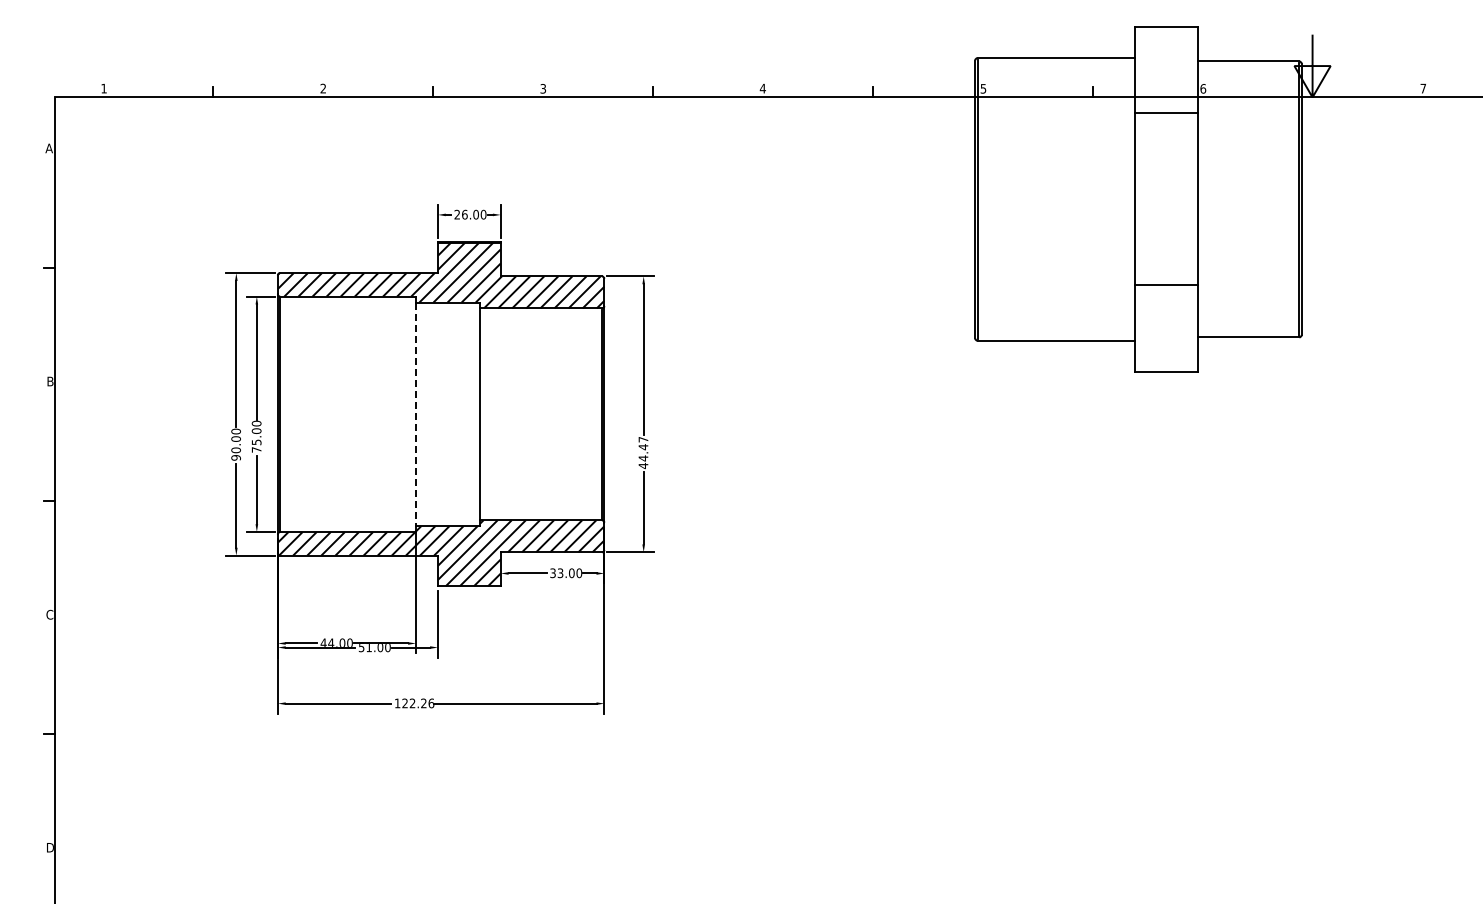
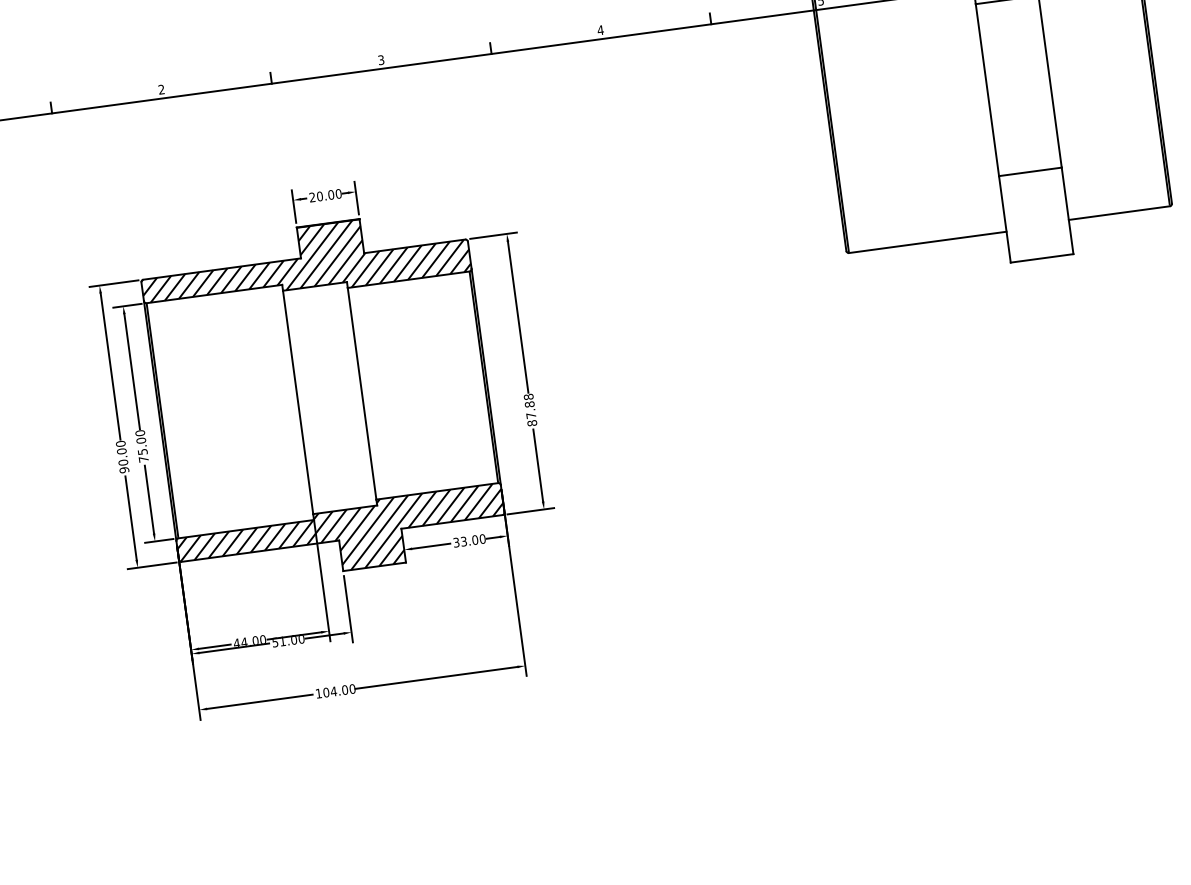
text: (464, 214) -> (319, 196), 26.00 -> 20.00
line: (415, 414) -> (297, 402), dashed -> solid
text: (643, 452) -> (530, 409), 44.47 -> 87.88
text: (418, 703) -> (339, 690), 122.26 -> 104.00

